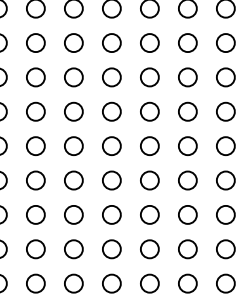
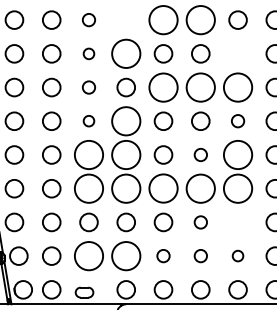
circle: (35, 42) -> (88, 19), size x0.7
circle: (73, 42) -> (125, 19), removed
circle: (111, 42) -> (163, 19), size x1.6
circle: (149, 42) -> (200, 19), size x1.6
circle: (35, 77) -> (88, 53), size x0.6
circle: (74, 77) -> (126, 53), size x1.6
circle: (187, 77) -> (237, 53), removed
circle: (35, 111) -> (88, 87), size x0.7
circle: (111, 111) -> (163, 87), size x1.6
circle: (149, 111) -> (200, 87), size x1.6
circle: (187, 111) -> (237, 87), size x1.6
circle: (35, 145) -> (88, 120), size x0.6
circle: (187, 145) -> (237, 120), size x0.7
circle: (74, 146) -> (126, 121), size x1.6
circle: (35, 180) -> (88, 154), size x1.6
circle: (74, 180) -> (126, 154), size x1.6
circle: (149, 180) -> (200, 154), size x0.7
circle: (187, 180) -> (237, 154), size x1.6
circle: (35, 214) -> (88, 188), size x1.6
circle: (74, 214) -> (126, 188), size x1.6
circle: (111, 214) -> (163, 188), size x1.6
circle: (149, 214) -> (200, 188), size x1.6
circle: (187, 214) -> (237, 188), size x1.6
circle: (149, 249) -> (200, 222), size x0.7
circle: (187, 249) -> (237, 222), removed
circle: (35, 283) -> (88, 255), size x1.6
circle: (74, 283) -> (126, 255), size x1.6
circle: (111, 283) -> (163, 255), size x0.7
circle: (149, 283) -> (200, 255), size x0.7
circle: (187, 283) -> (237, 255), size x0.6

